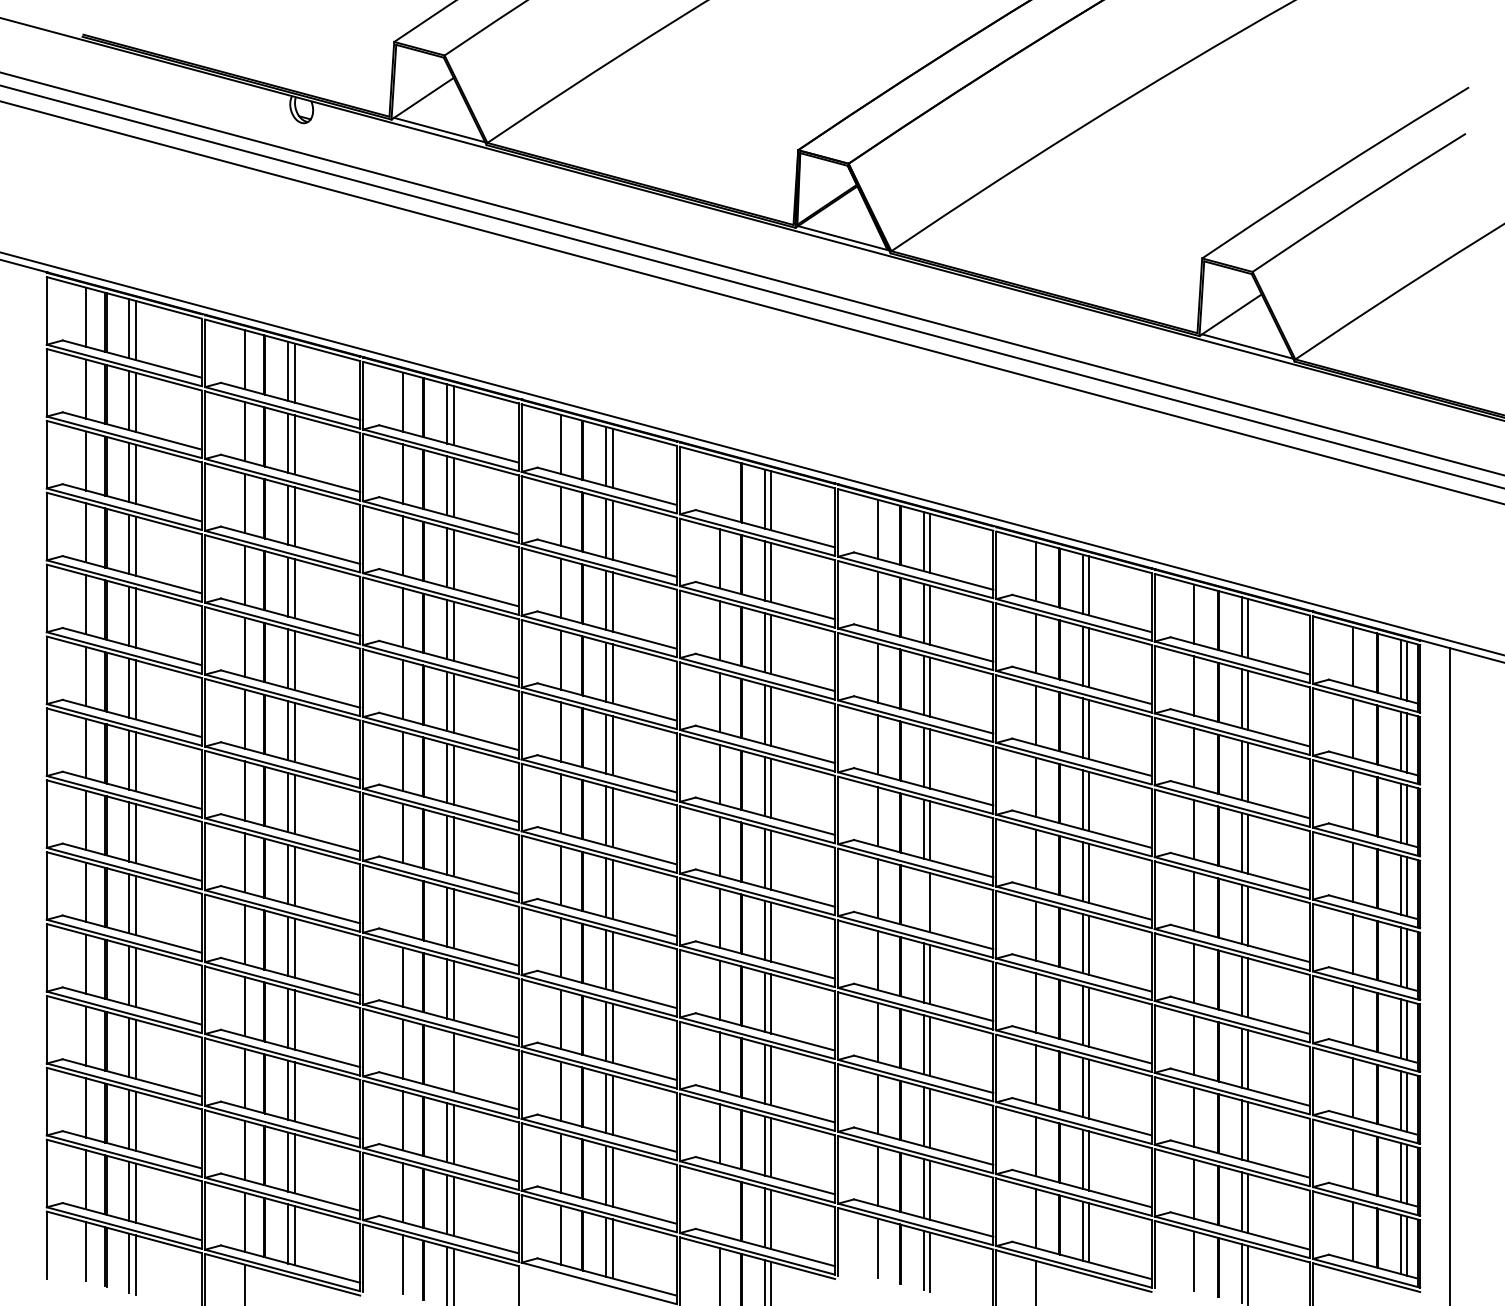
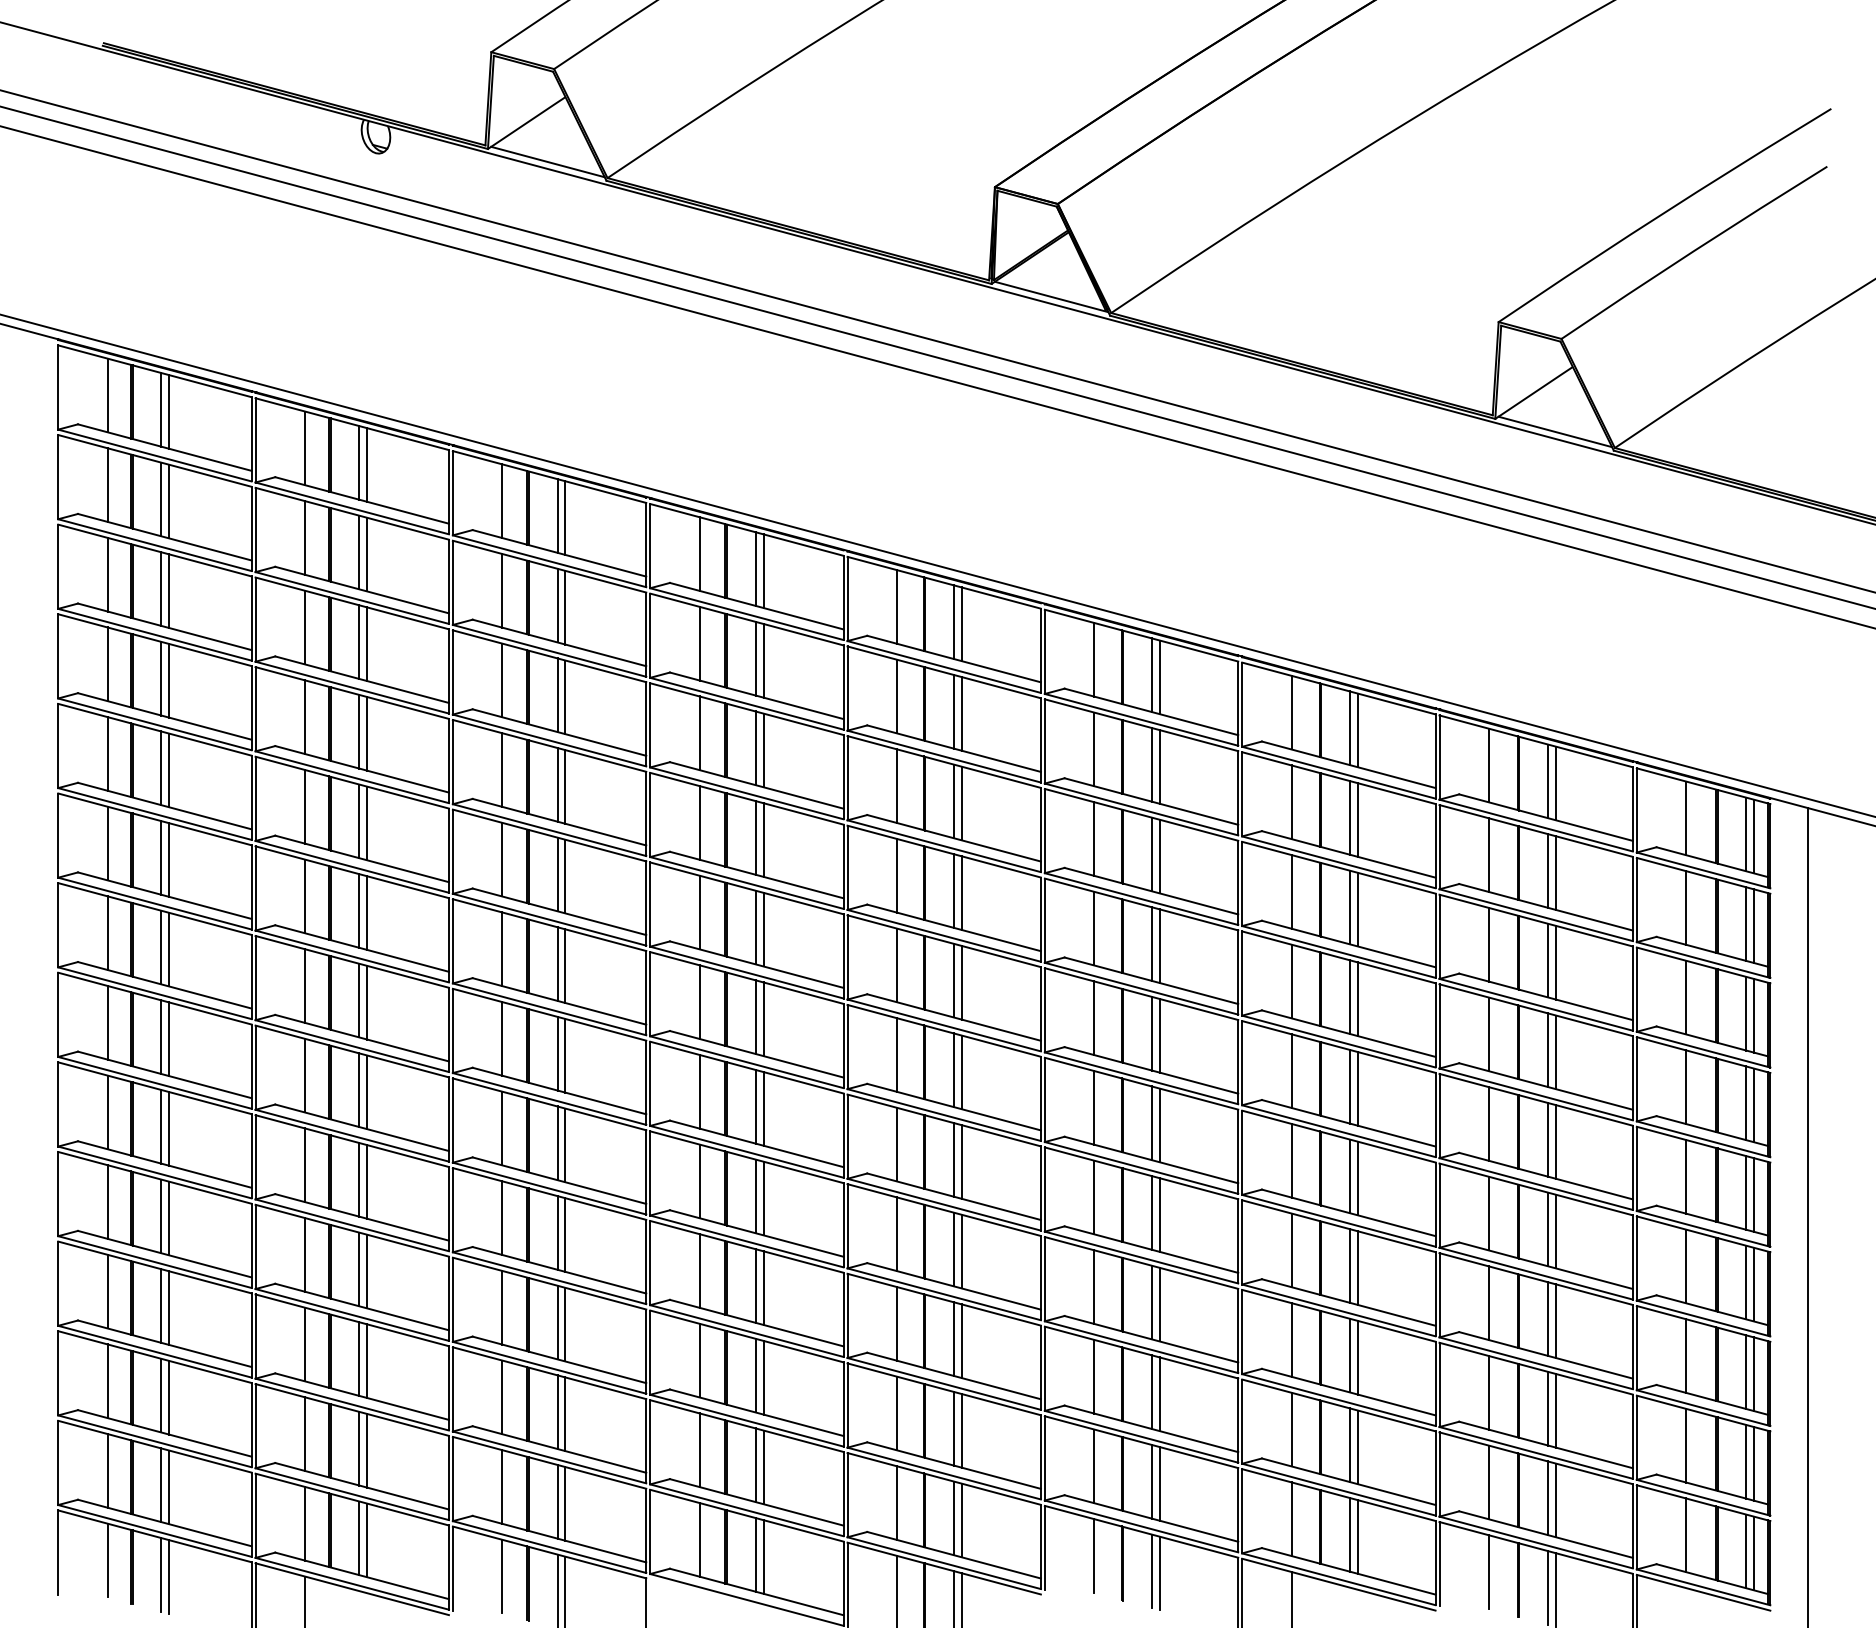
line: (719, 486) -> (896, 606), added
line: (923, 901) -> (1151, 1123), added
line: (403, 905) -> (502, 1128), added
line: (447, 1060) -> (557, 1322), added
line: (719, 1205) -> (896, 1502), added

